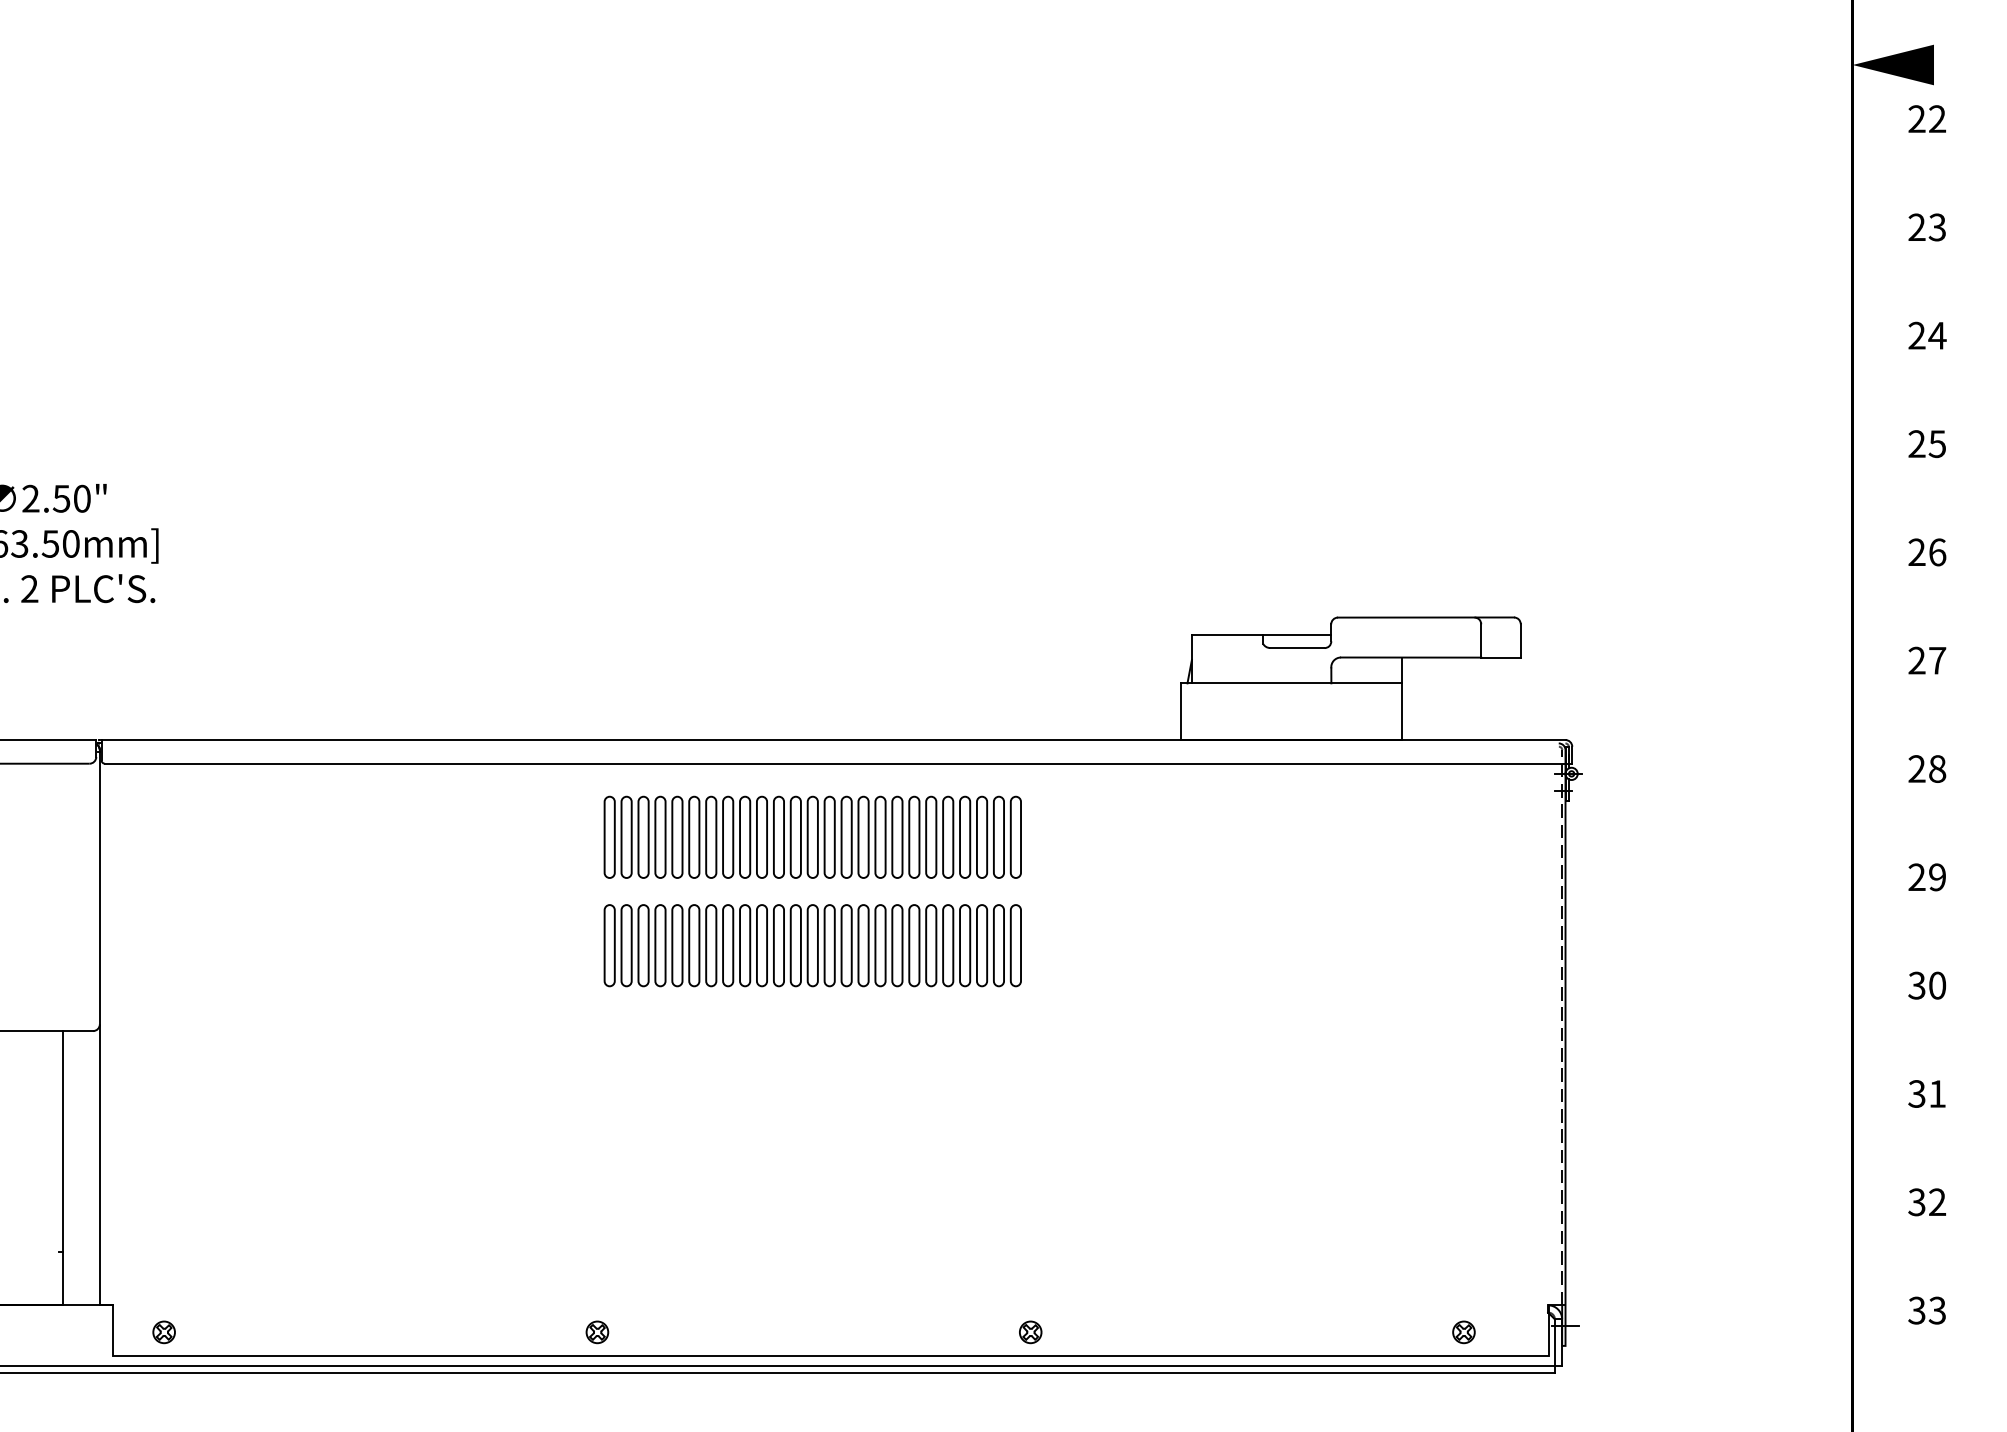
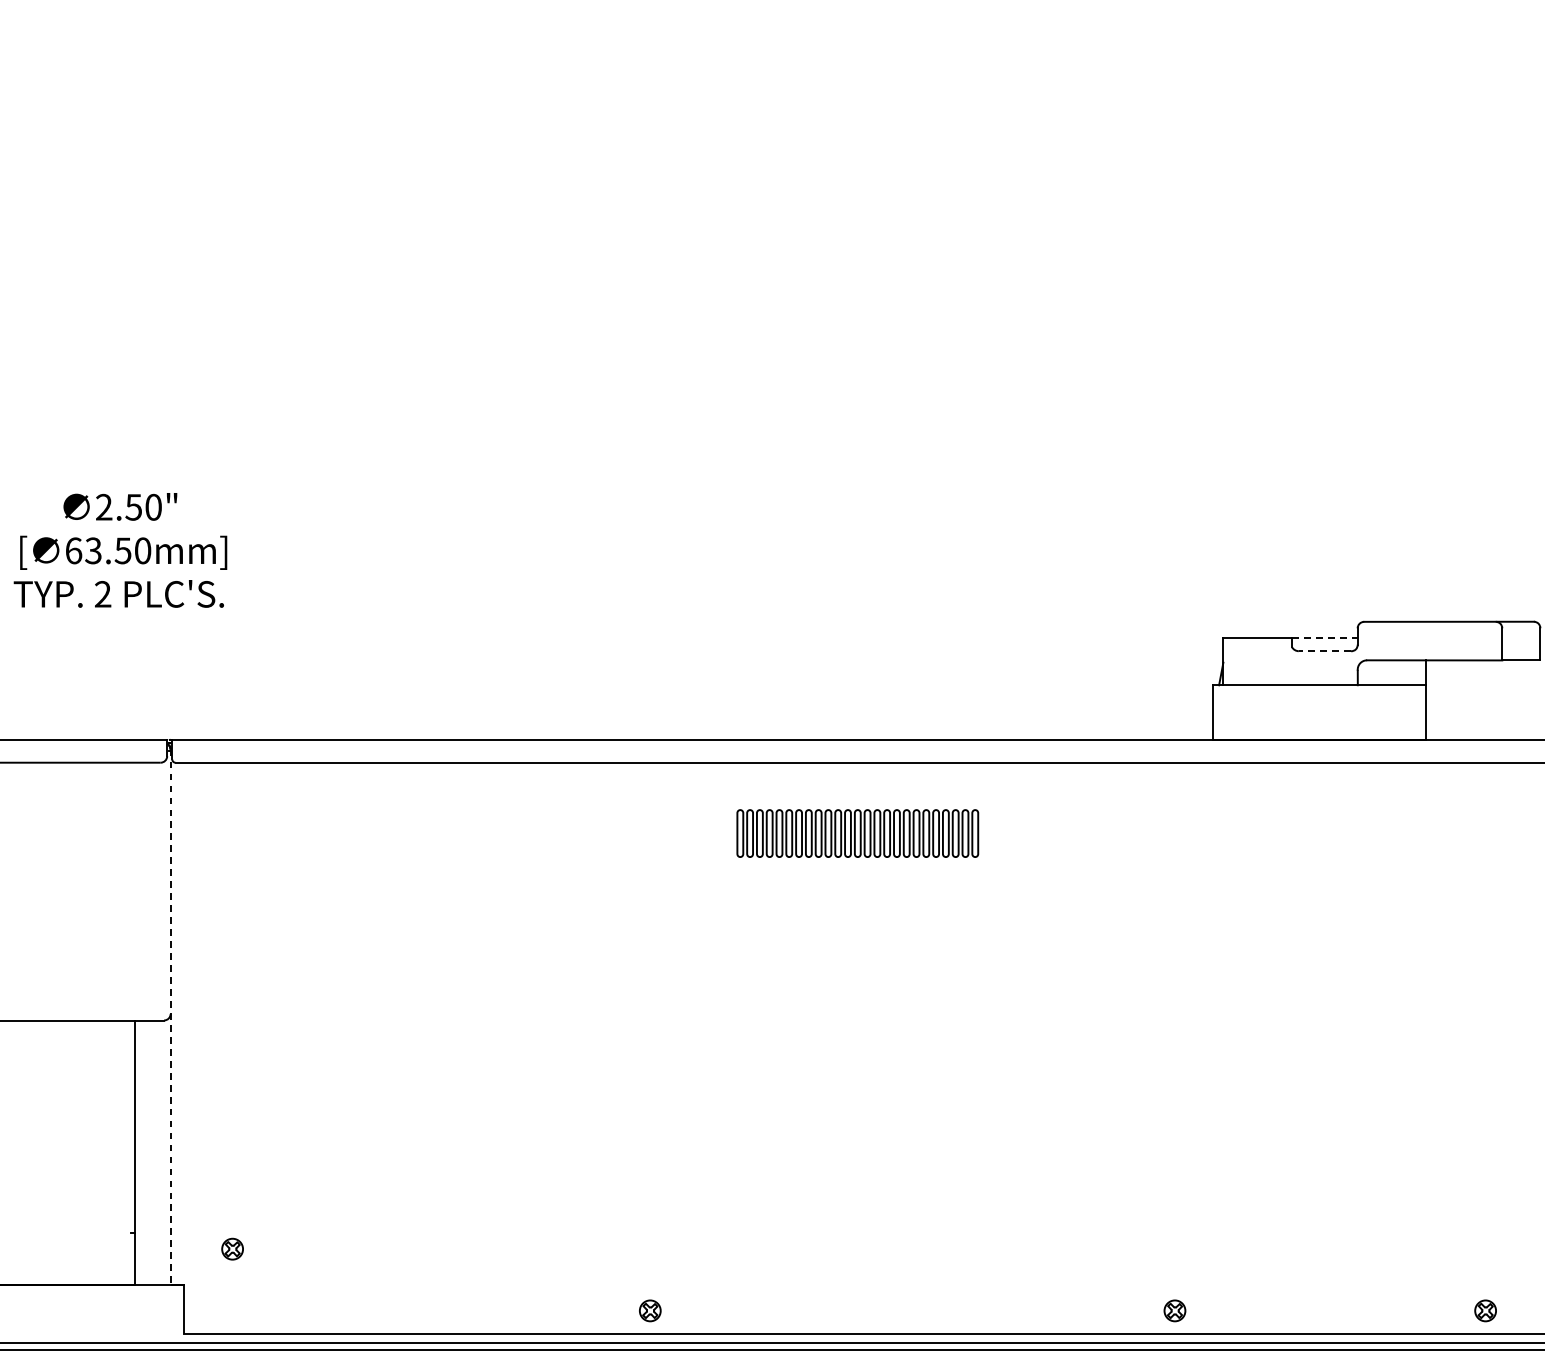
line: (1297, 634) -> (1325, 638), solid -> dashed
line: (1296, 648) -> (1324, 651), solid -> dashed
part: (812, 836) -> (857, 832), size x0.6
part: (812, 945) -> (857, 937), removed
line: (99, 1027) -> (170, 1016), solid -> dashed
part: (163, 1332) -> (231, 1249), moved
part: (1030, 1332) -> (1174, 1311), moved

